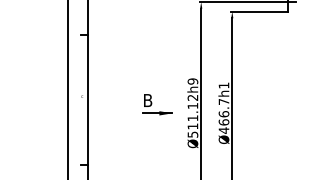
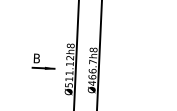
text: (192, 81) -> (70, 45), Ø511.12h9 -> Ø511.12h8
text: (223, 85) -> (93, 49), Ø466.7h1 -> Ø466.7h8

